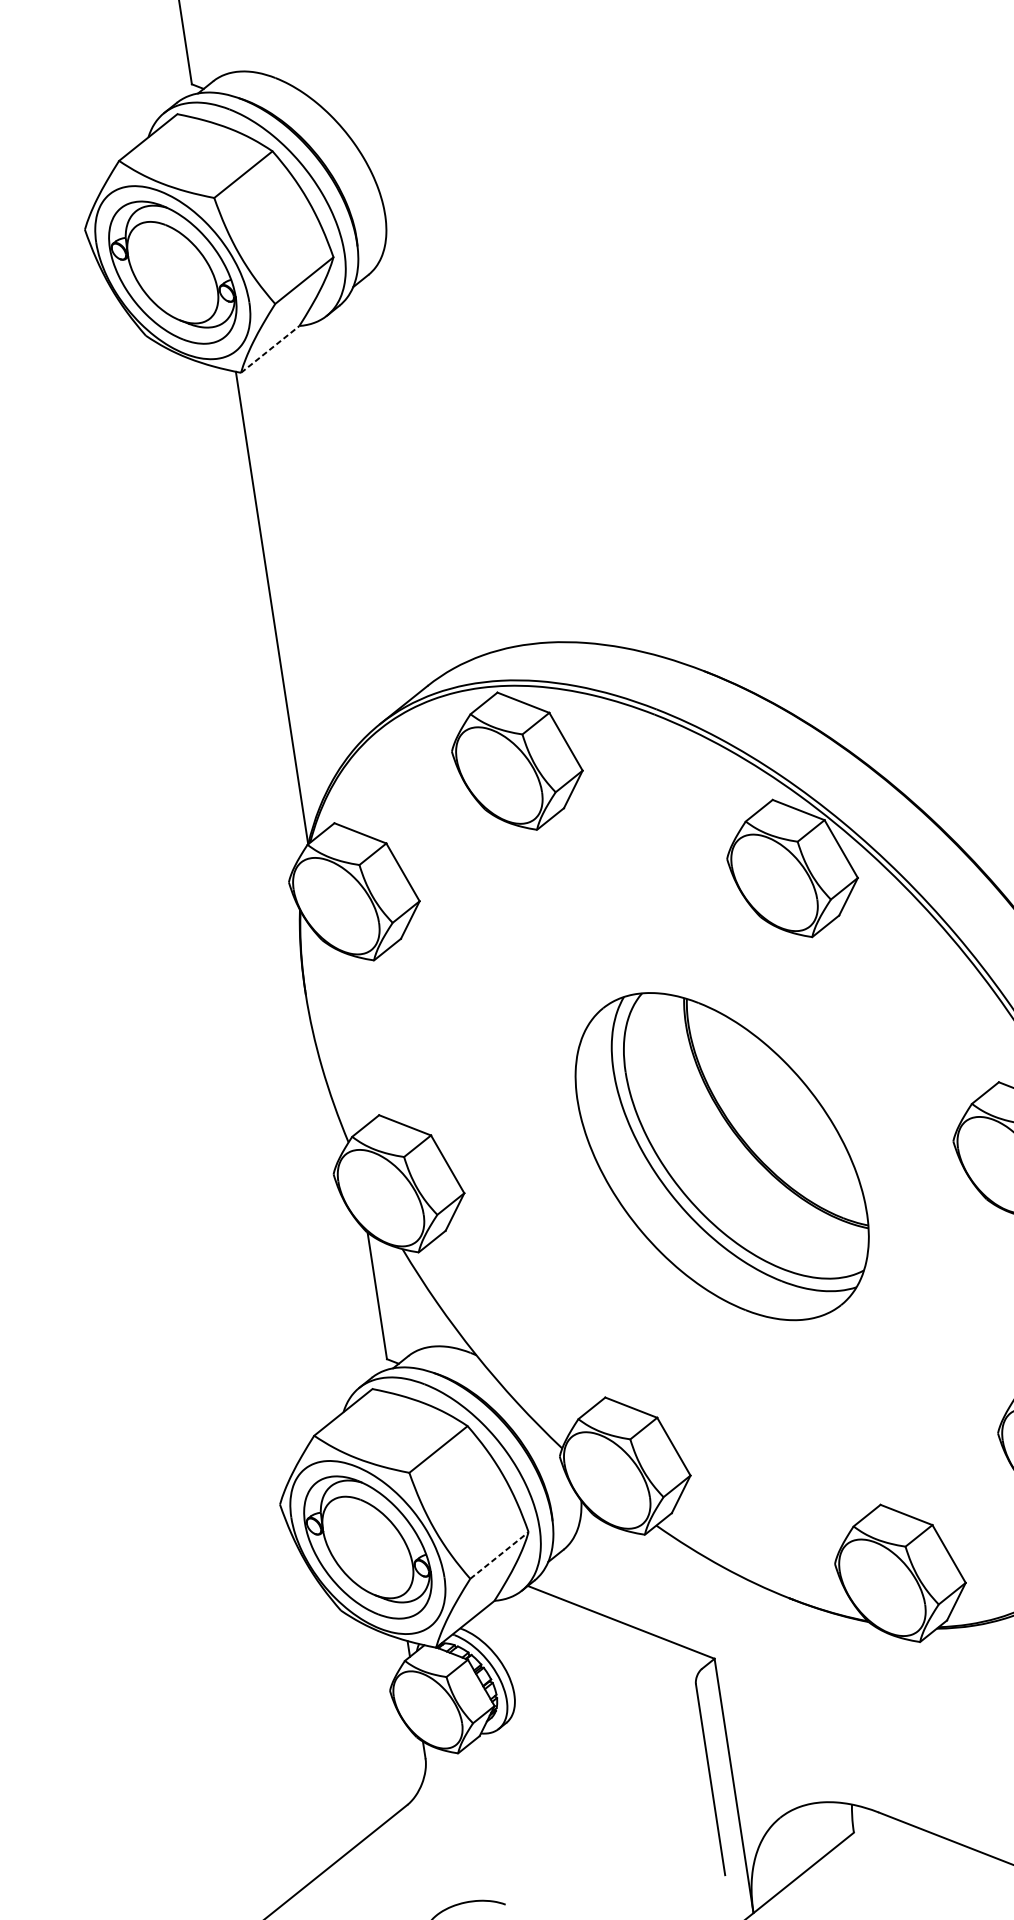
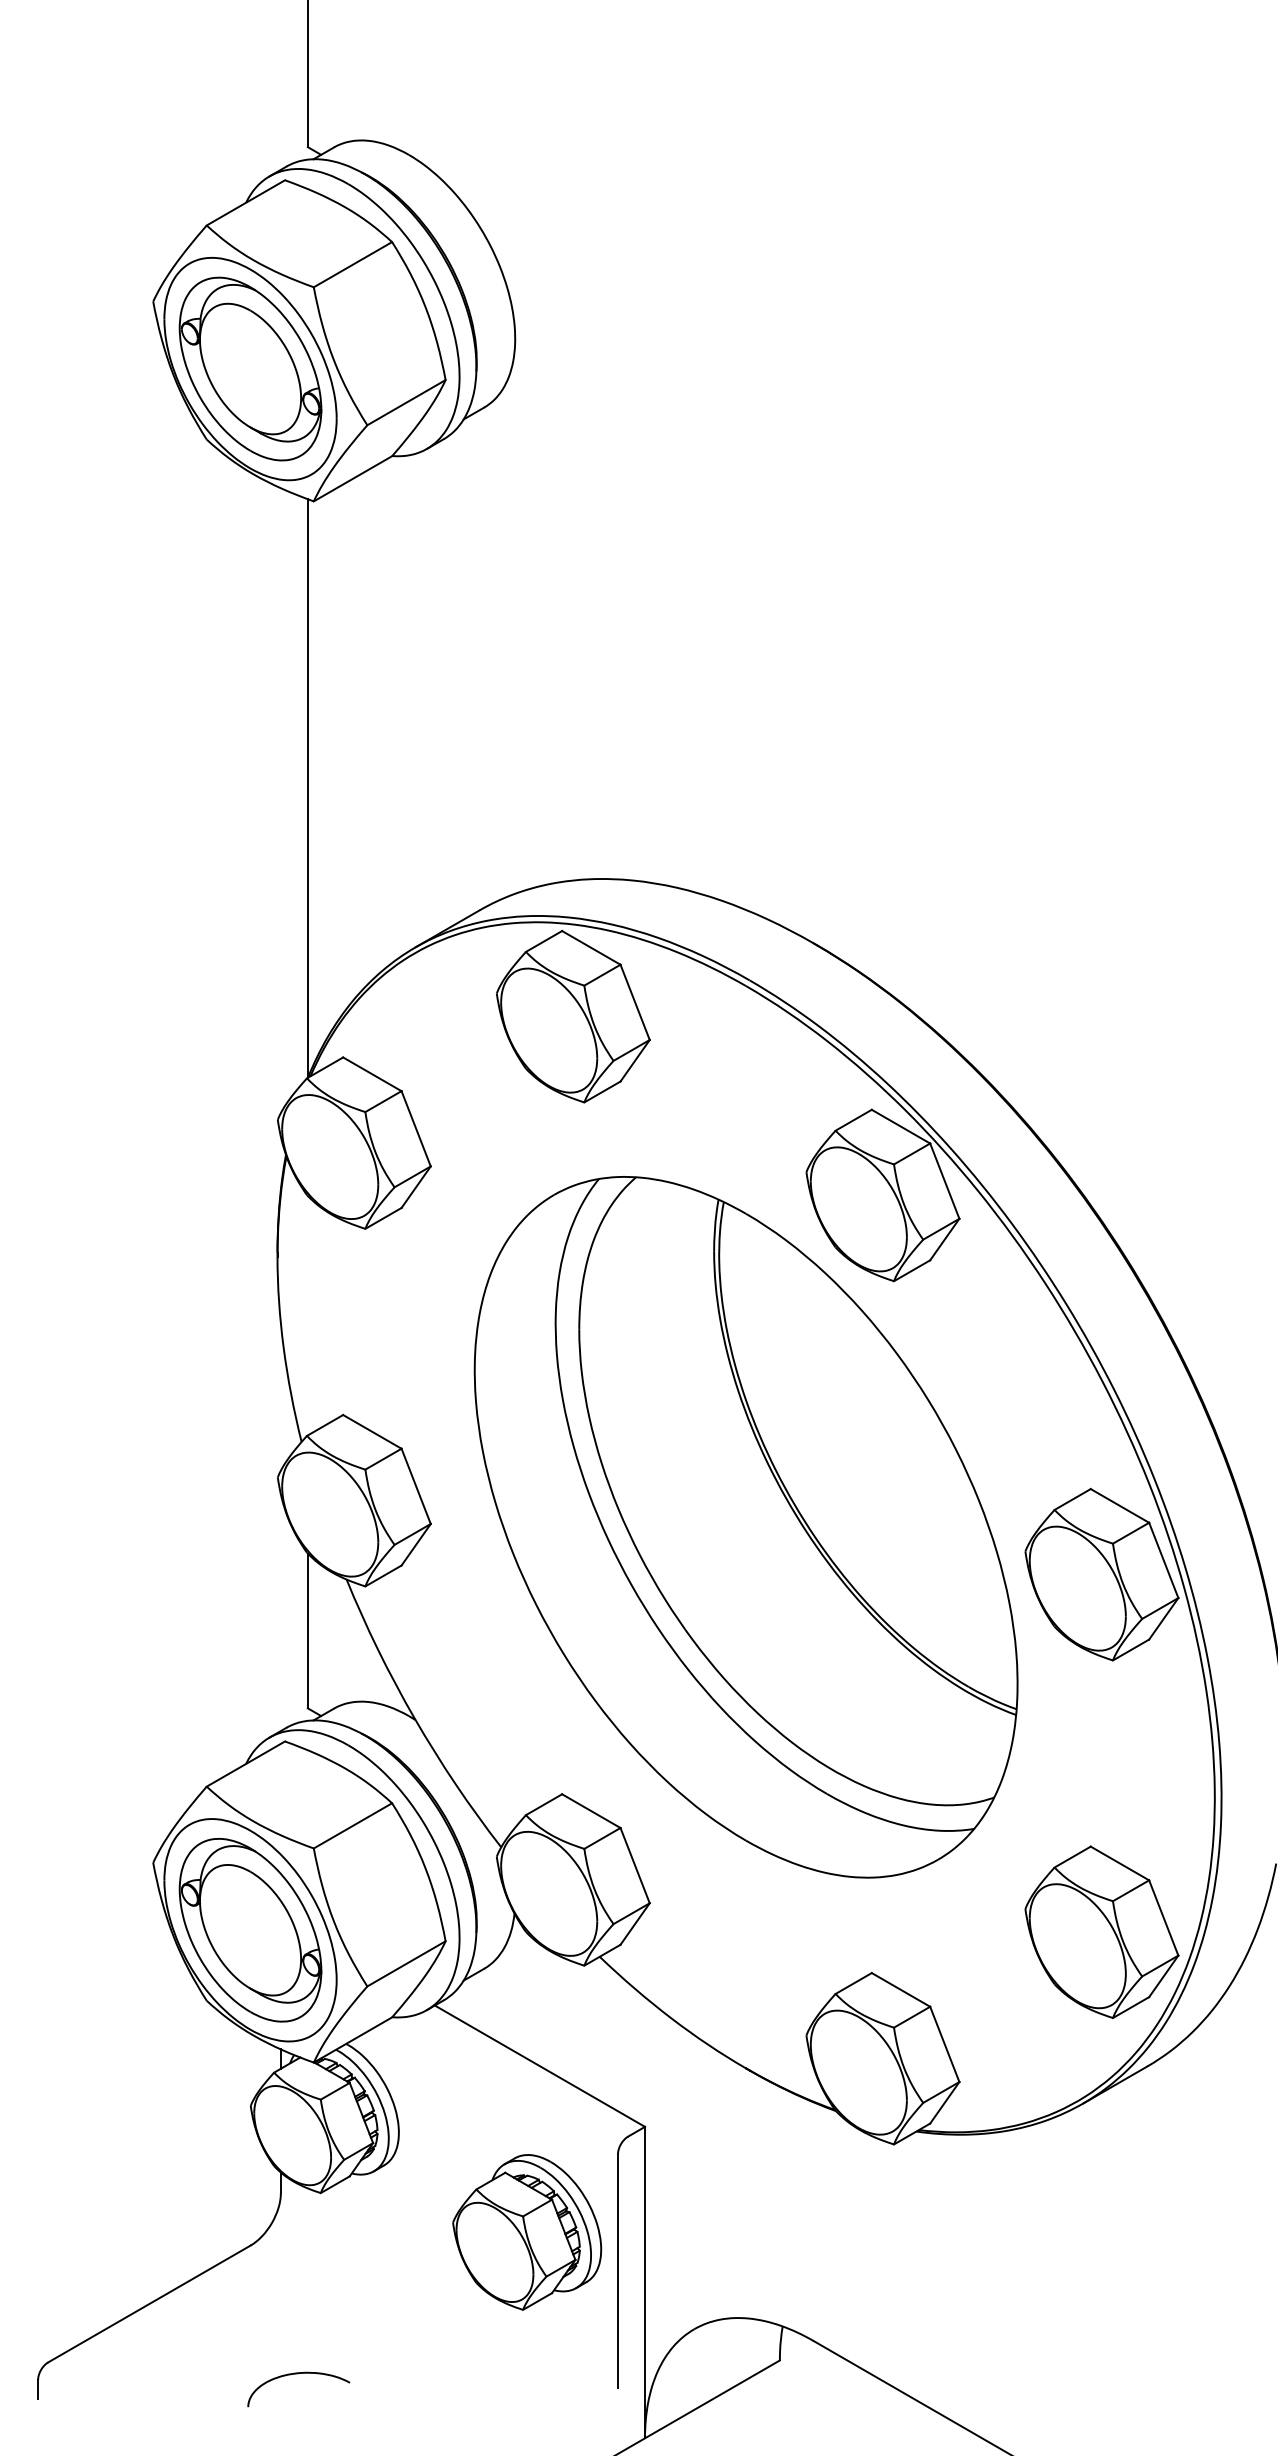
line: (270, 349) -> (353, 478), dashed -> solid
part: (721, 1156) -> (745, 1527), size x1.67
line: (499, 1555) -> (406, 1963), dashed -> solid
part: (631, 1759) -> (527, 2232), added

